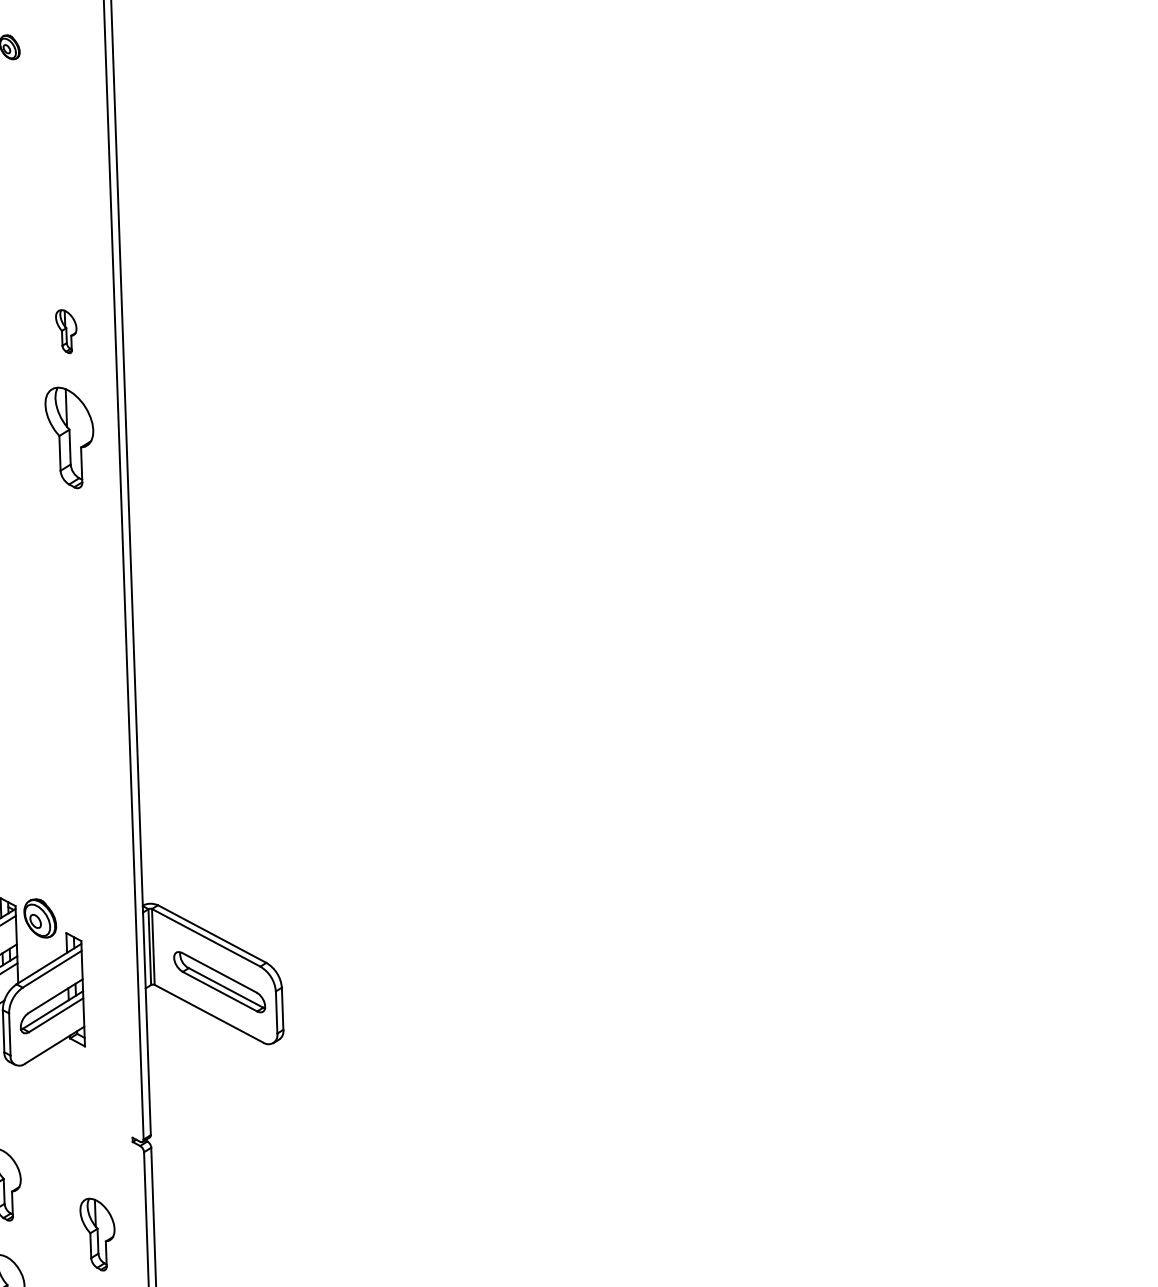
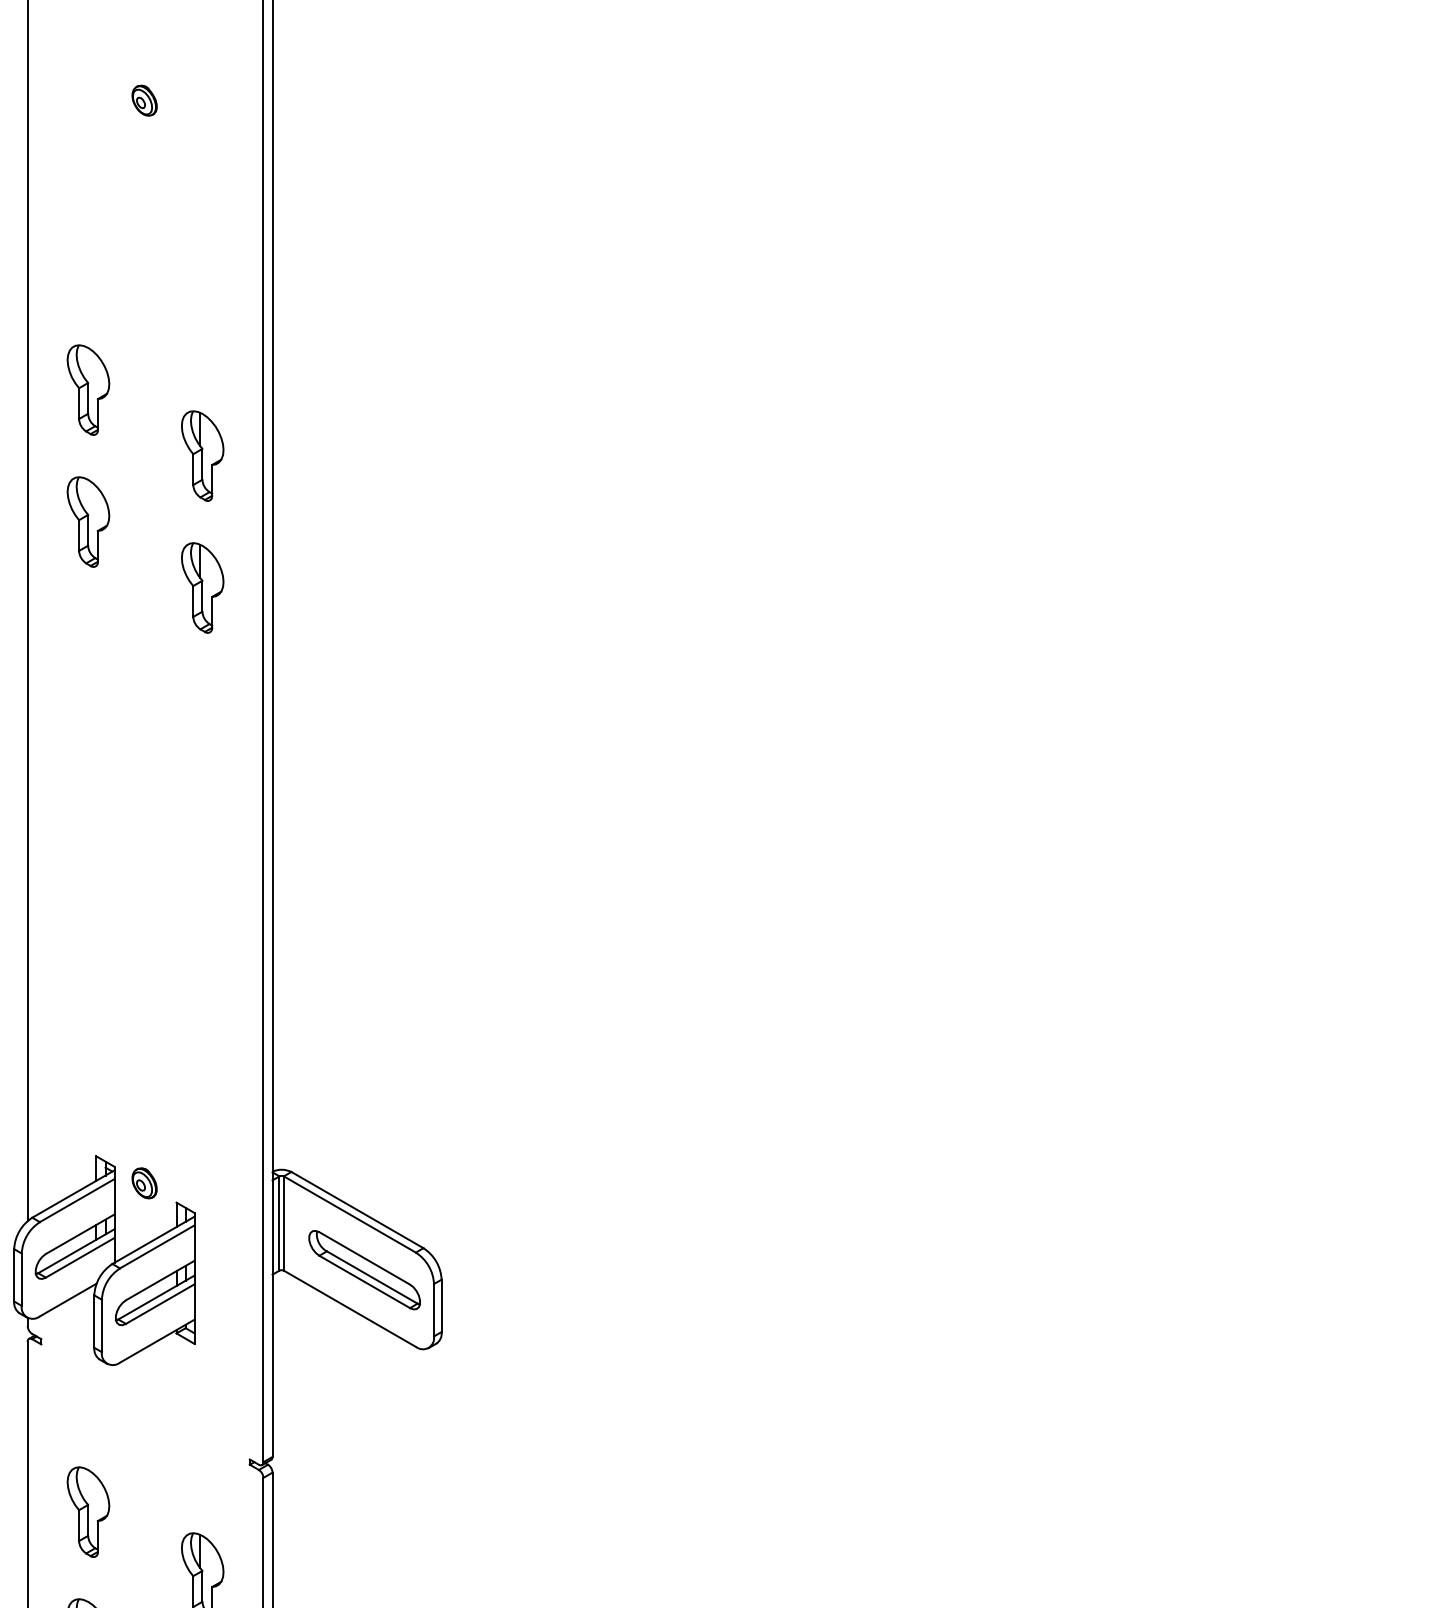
part: (66, 331) -> (202, 455), size x1.67
part: (70, 437) -> (202, 587), size x0.71
part: (40, 918) -> (144, 1183), size x0.62

